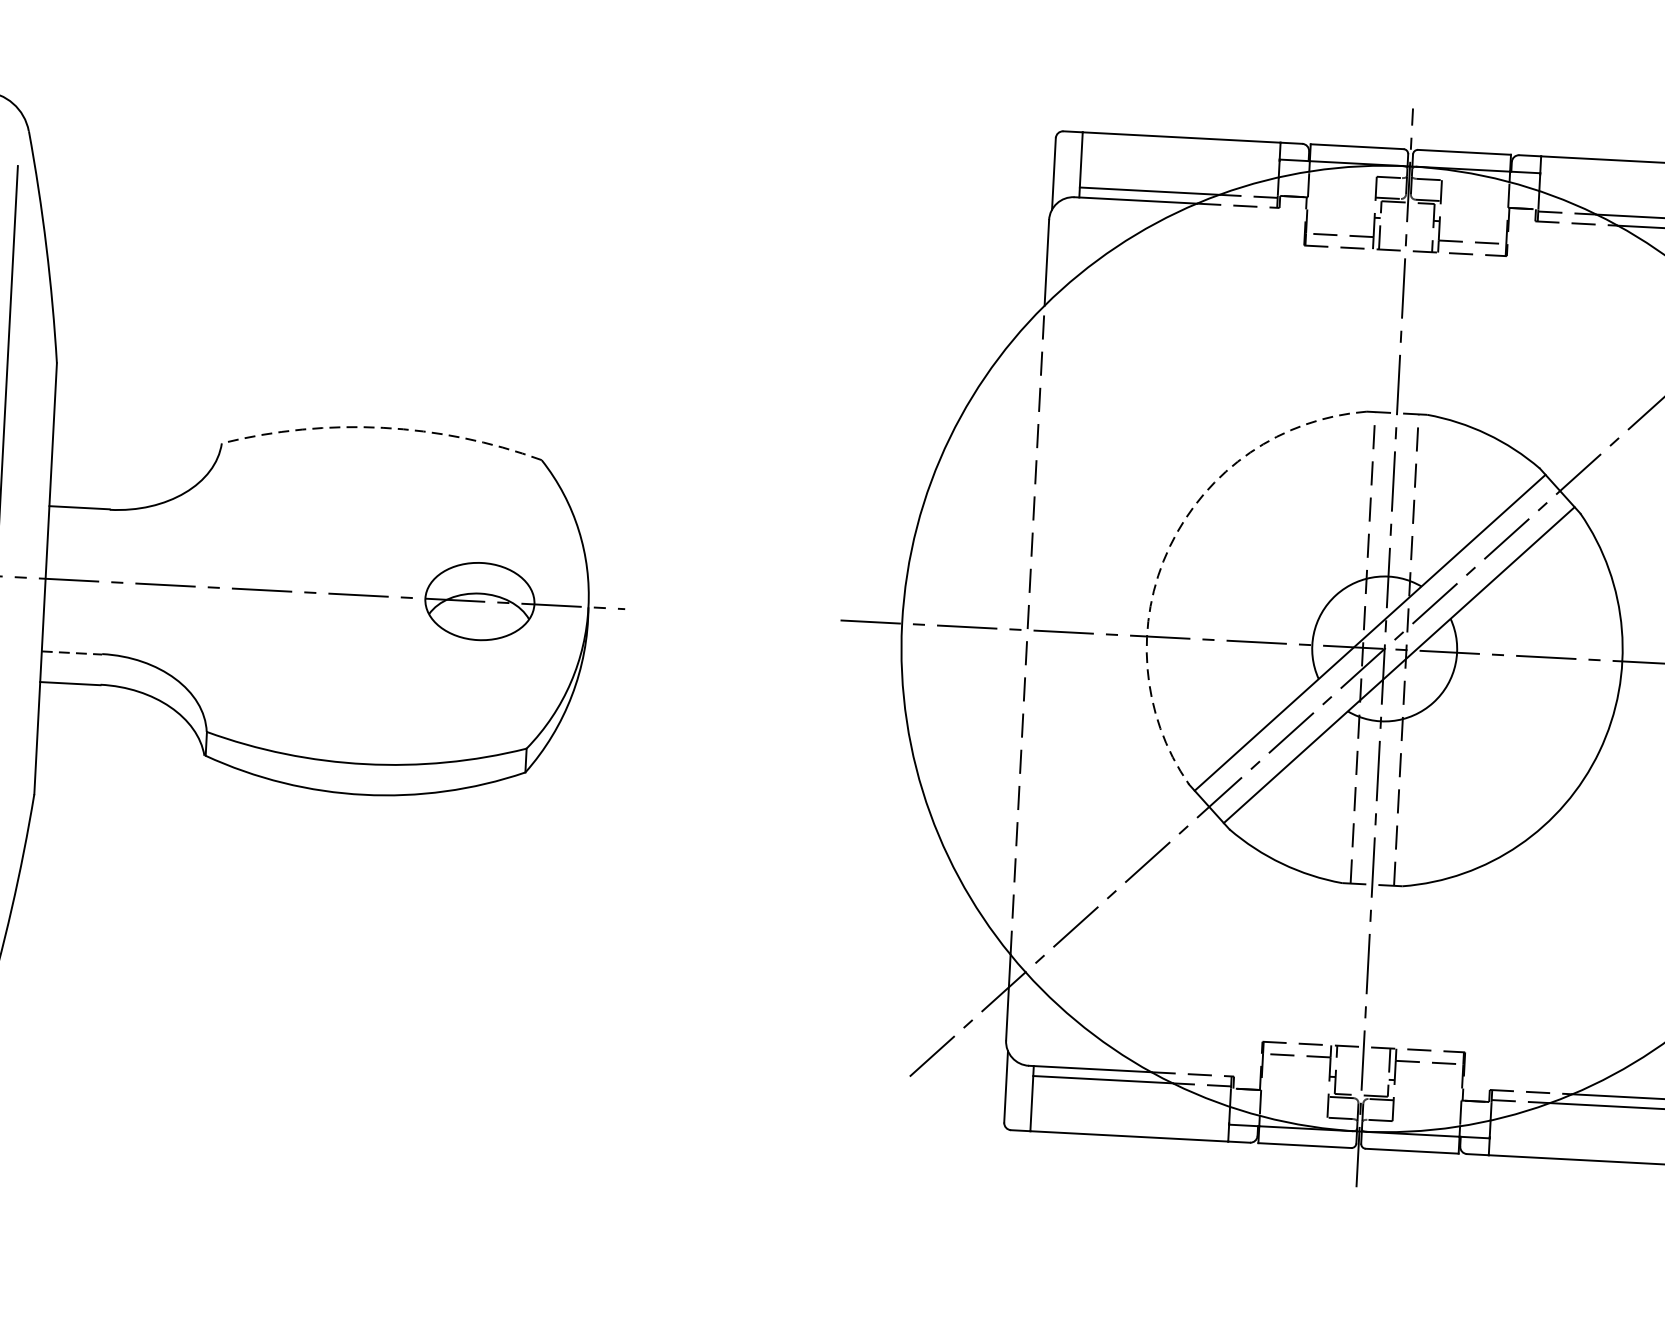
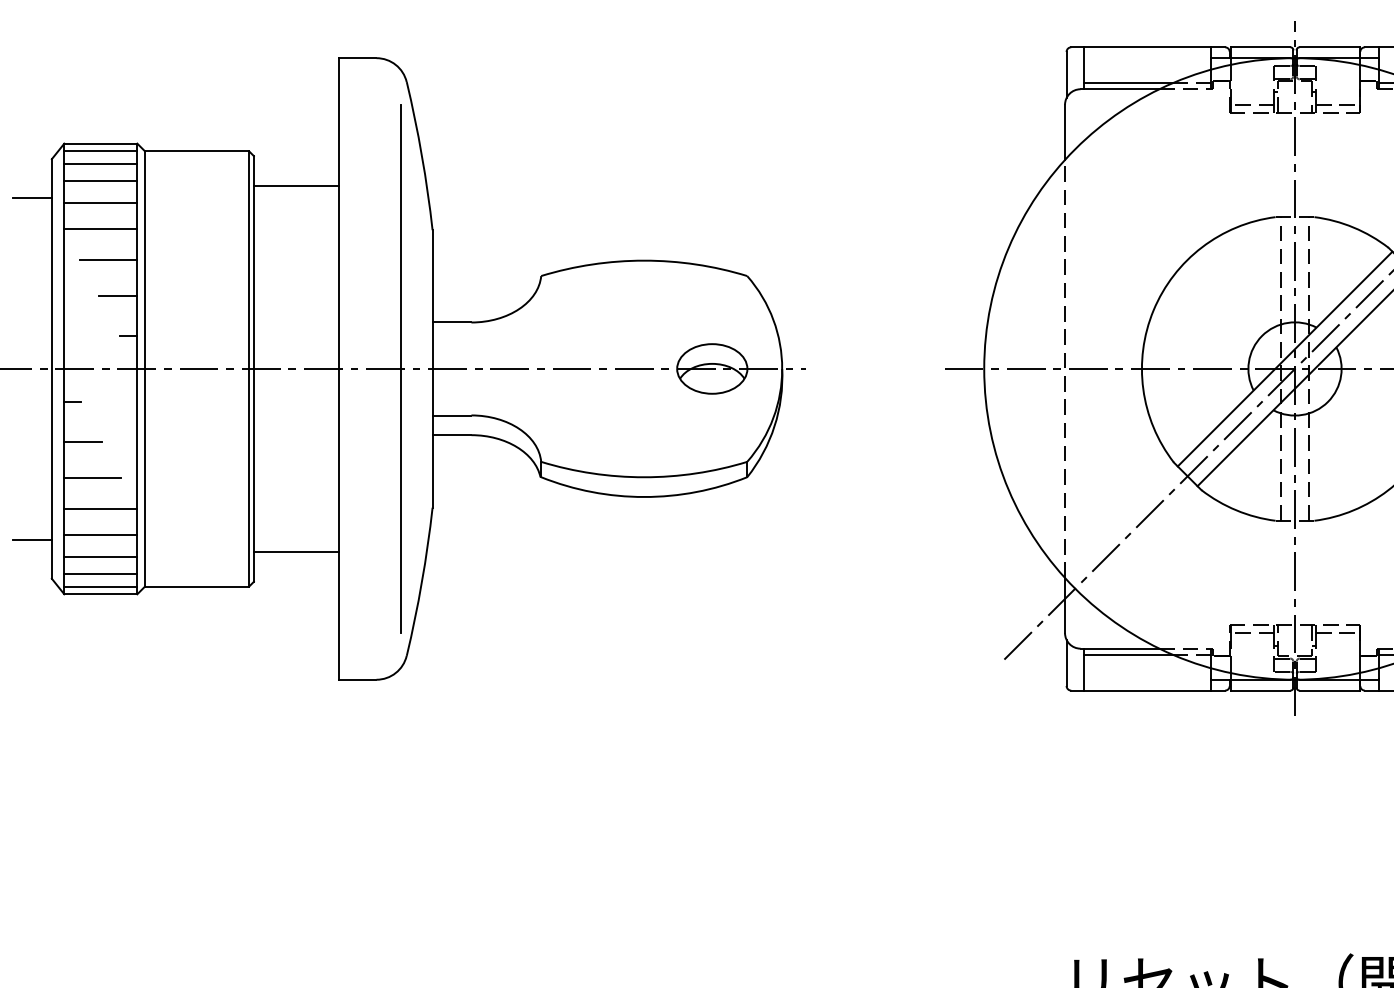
arc: (383, 427) -> (644, 260), dashed -> solid
arc: (1169, 546) -> (1153, 310), dashed -> solid
line: (72, 652) -> (452, 415), dashed -> solid

